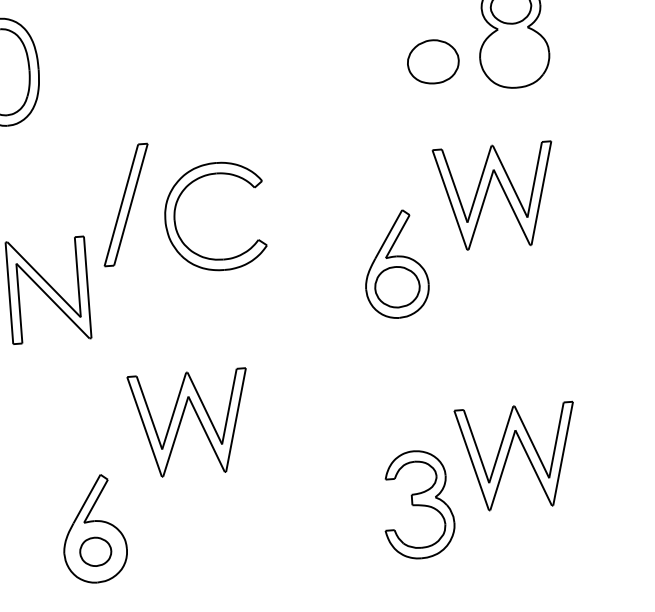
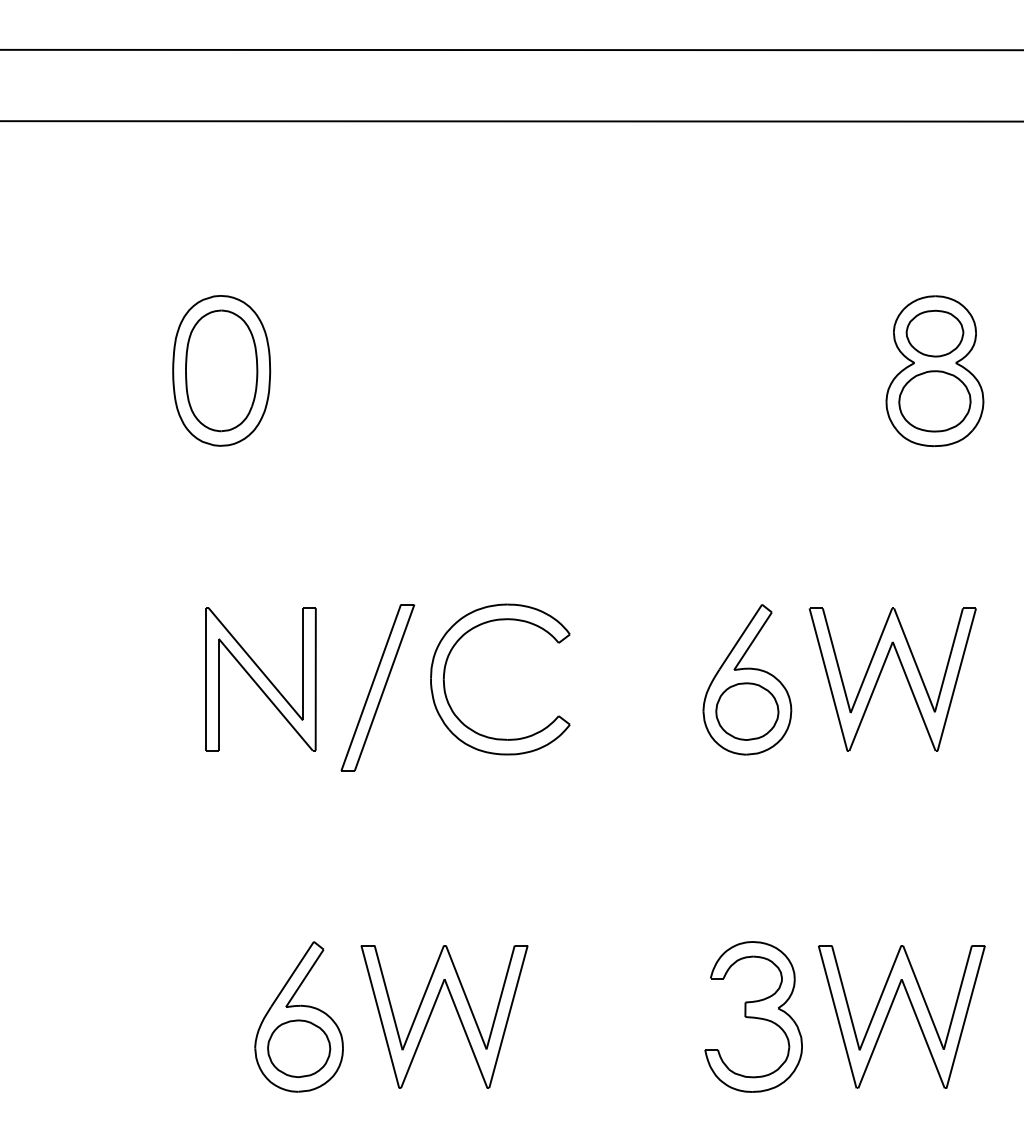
part: (433, 61) -> (934, 401), moved
part: (487, 192) -> (881, 673), moved
part: (125, 204) -> (377, 687), moved
part: (175, 214) -> (445, 672), moved
part: (182, 419) -> (433, 1010), moved
part: (508, 455) -> (889, 1013), moved
part: (95, 551) -> (299, 1048), size x1.43

